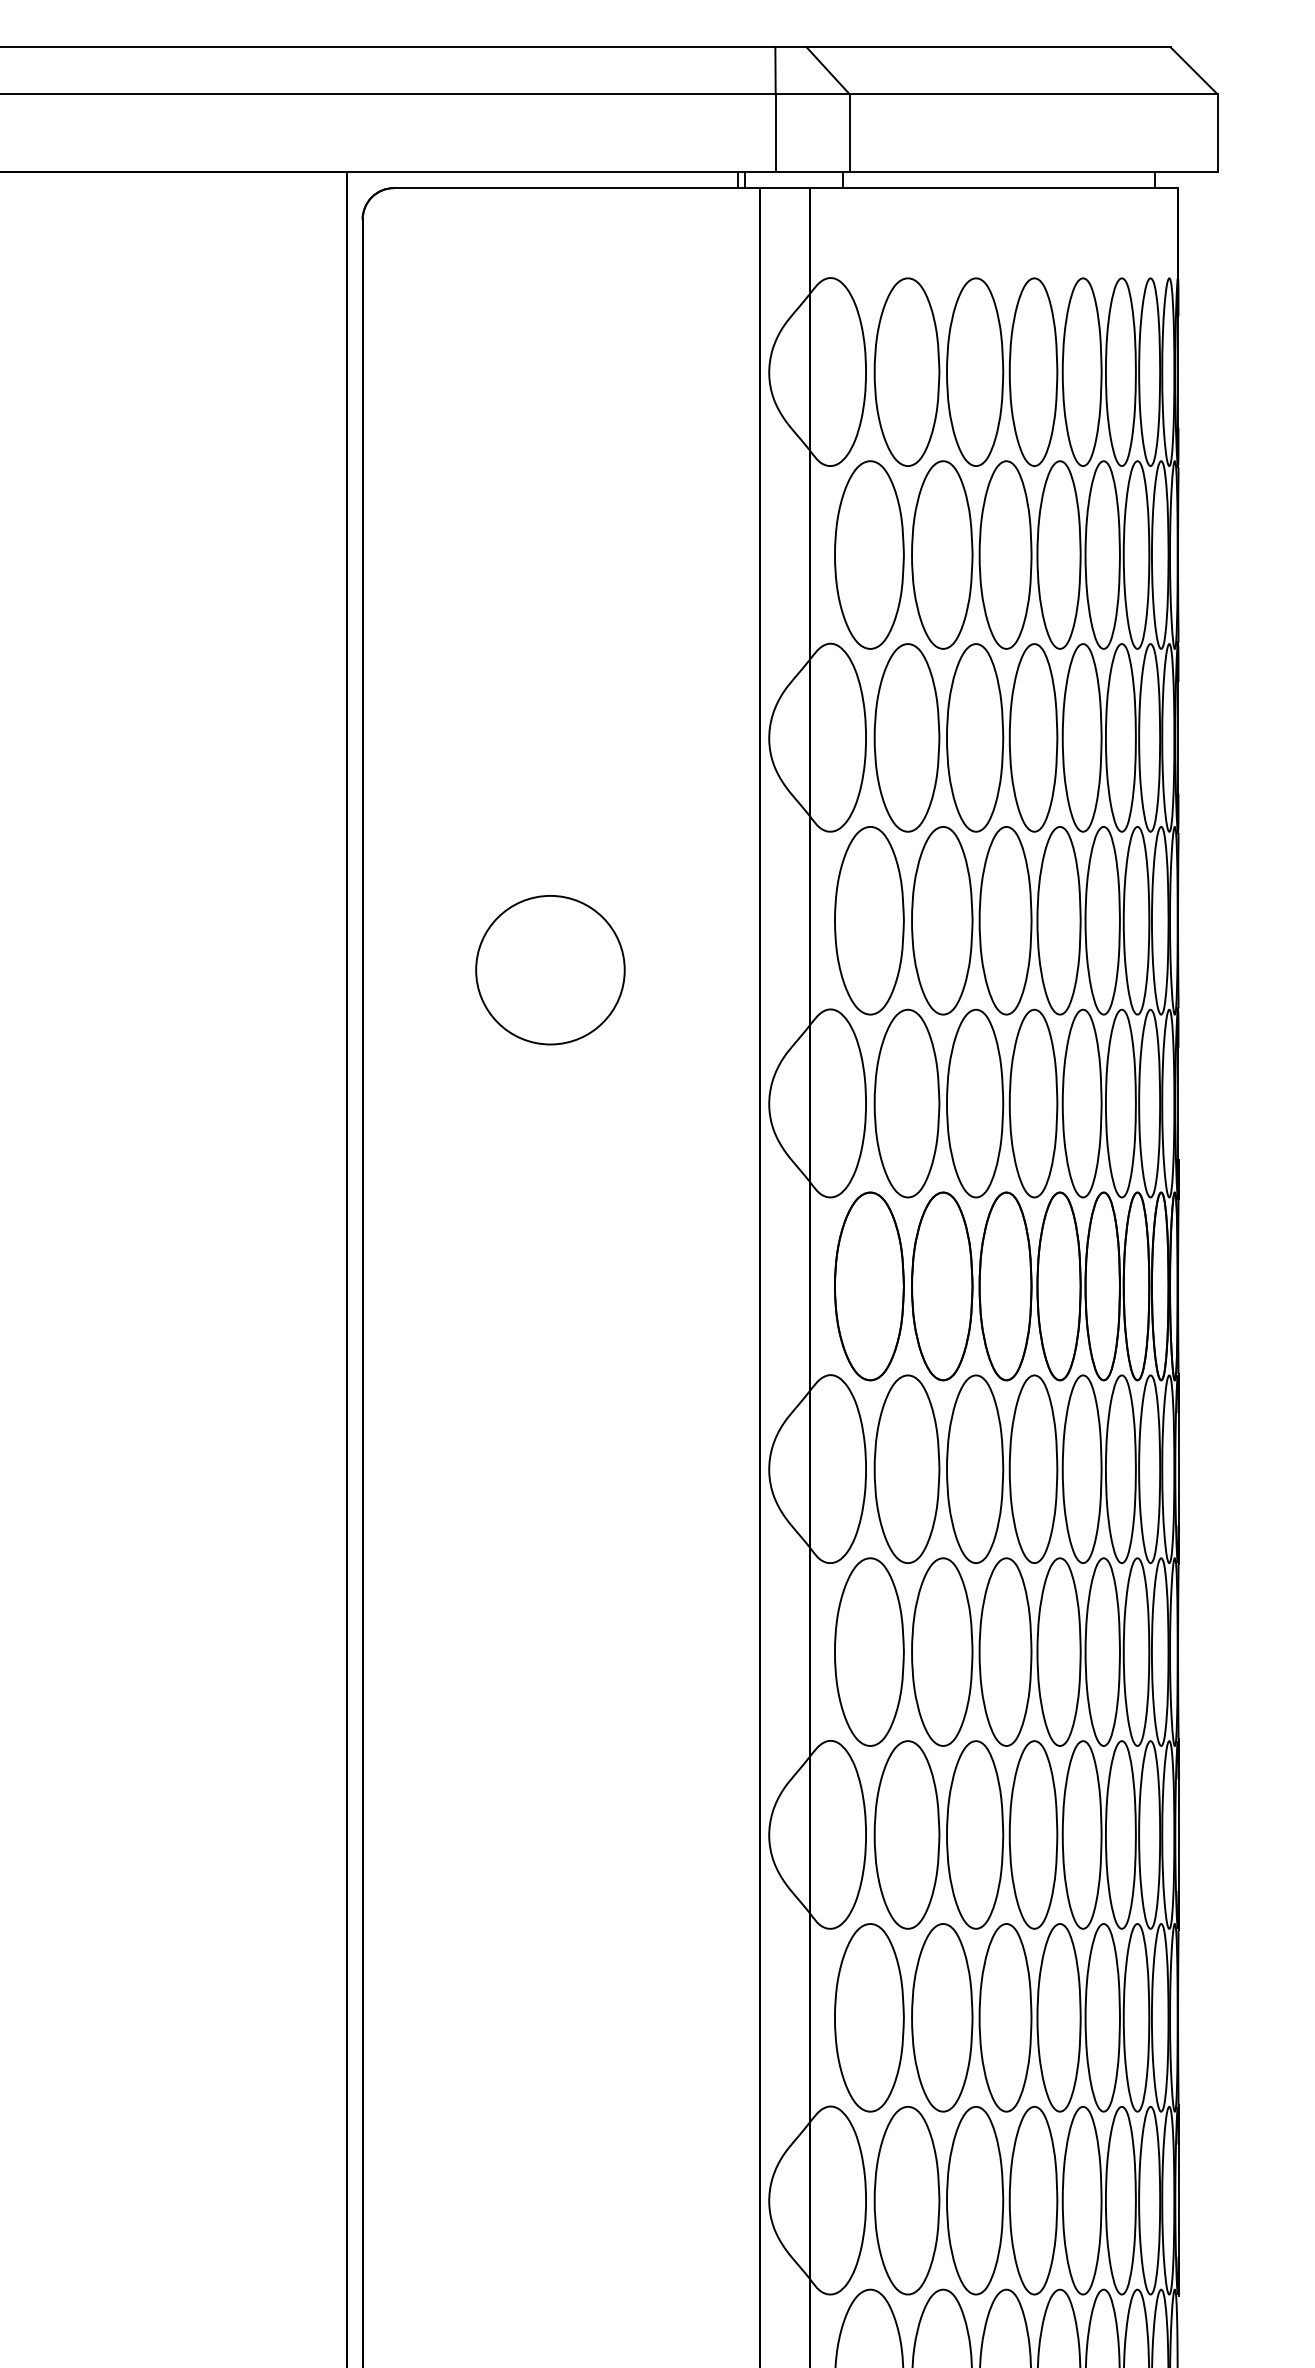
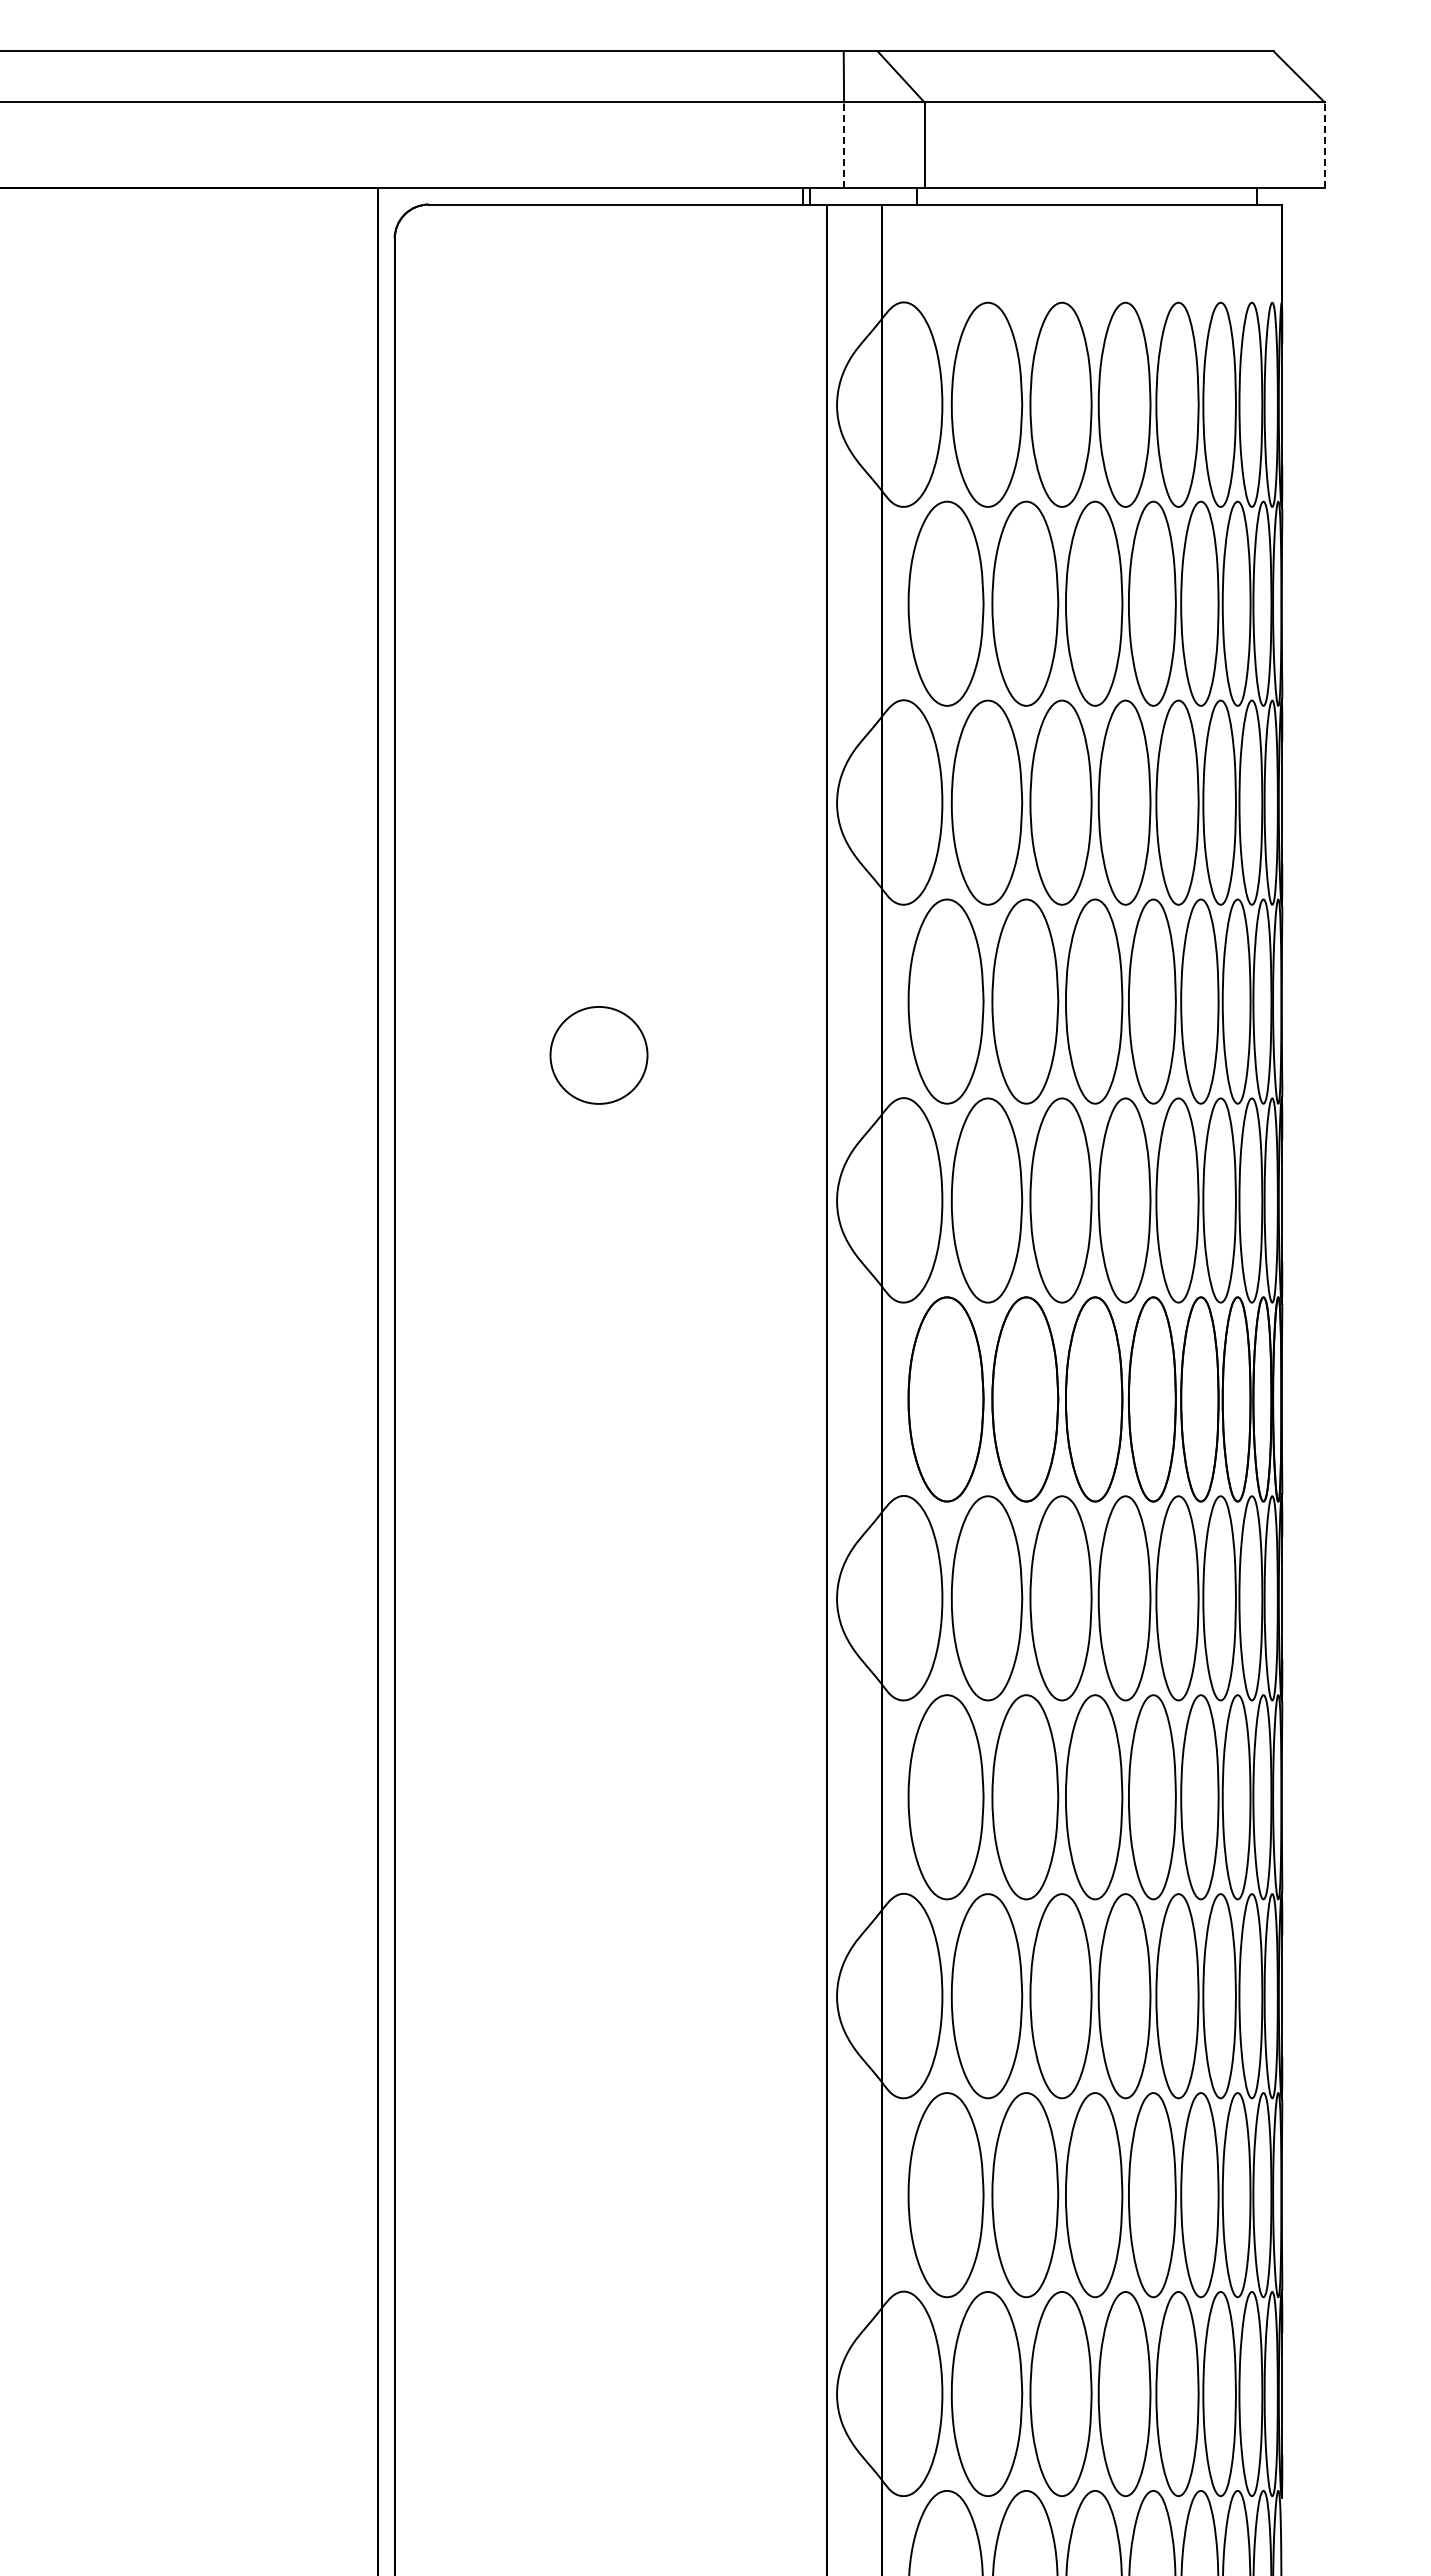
line: (776, 133) -> (844, 145), solid -> dashed
line: (1217, 133) -> (1324, 145), solid -> dashed
circle: (549, 970) -> (598, 1055), size x0.6

